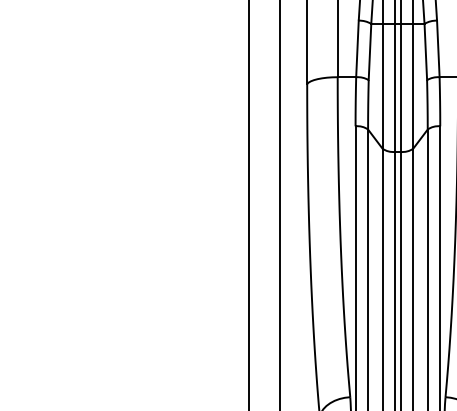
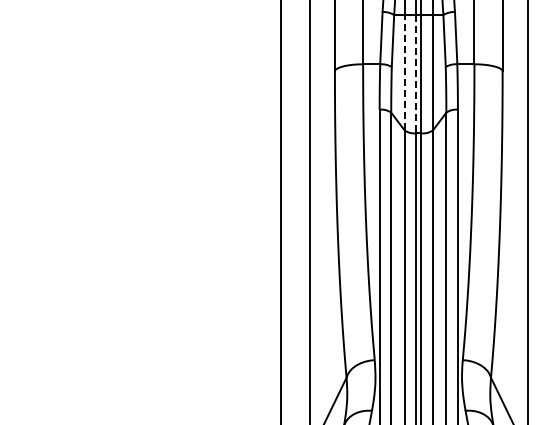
line: (382, 86) -> (404, 72), solid -> dashed
line: (395, 88) -> (416, 74), solid -> dashed

